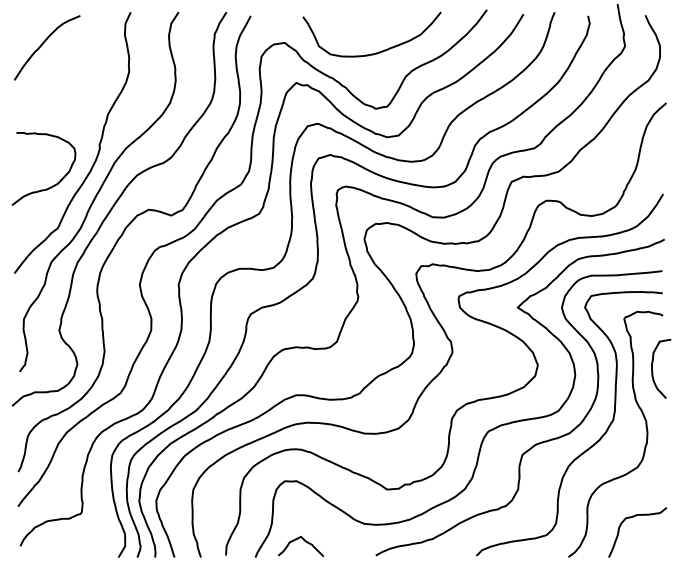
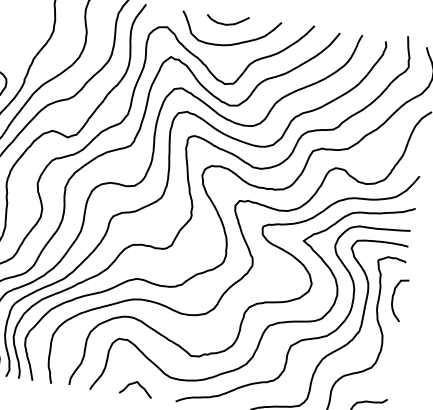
curve: (366, 25) -> (227, 23), added
curve: (304, 541) -> (139, 385), moved

